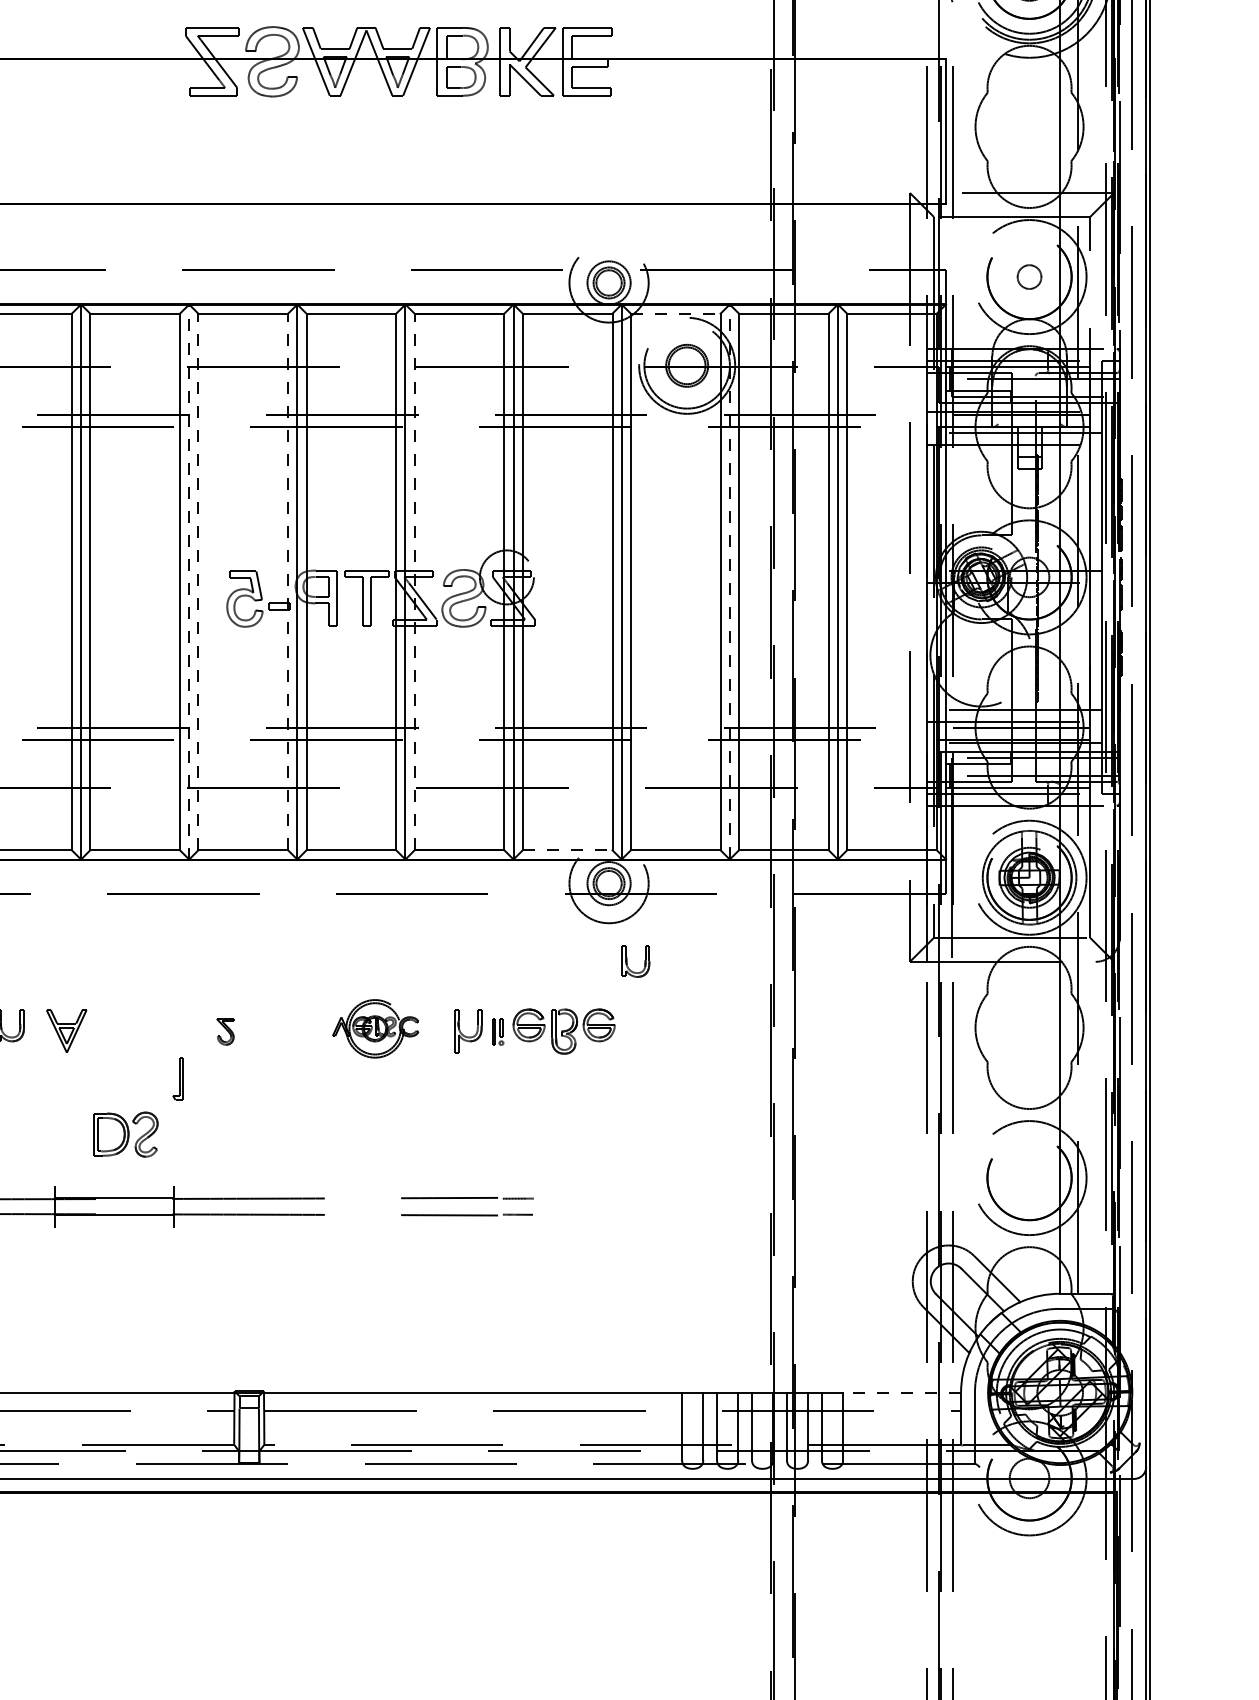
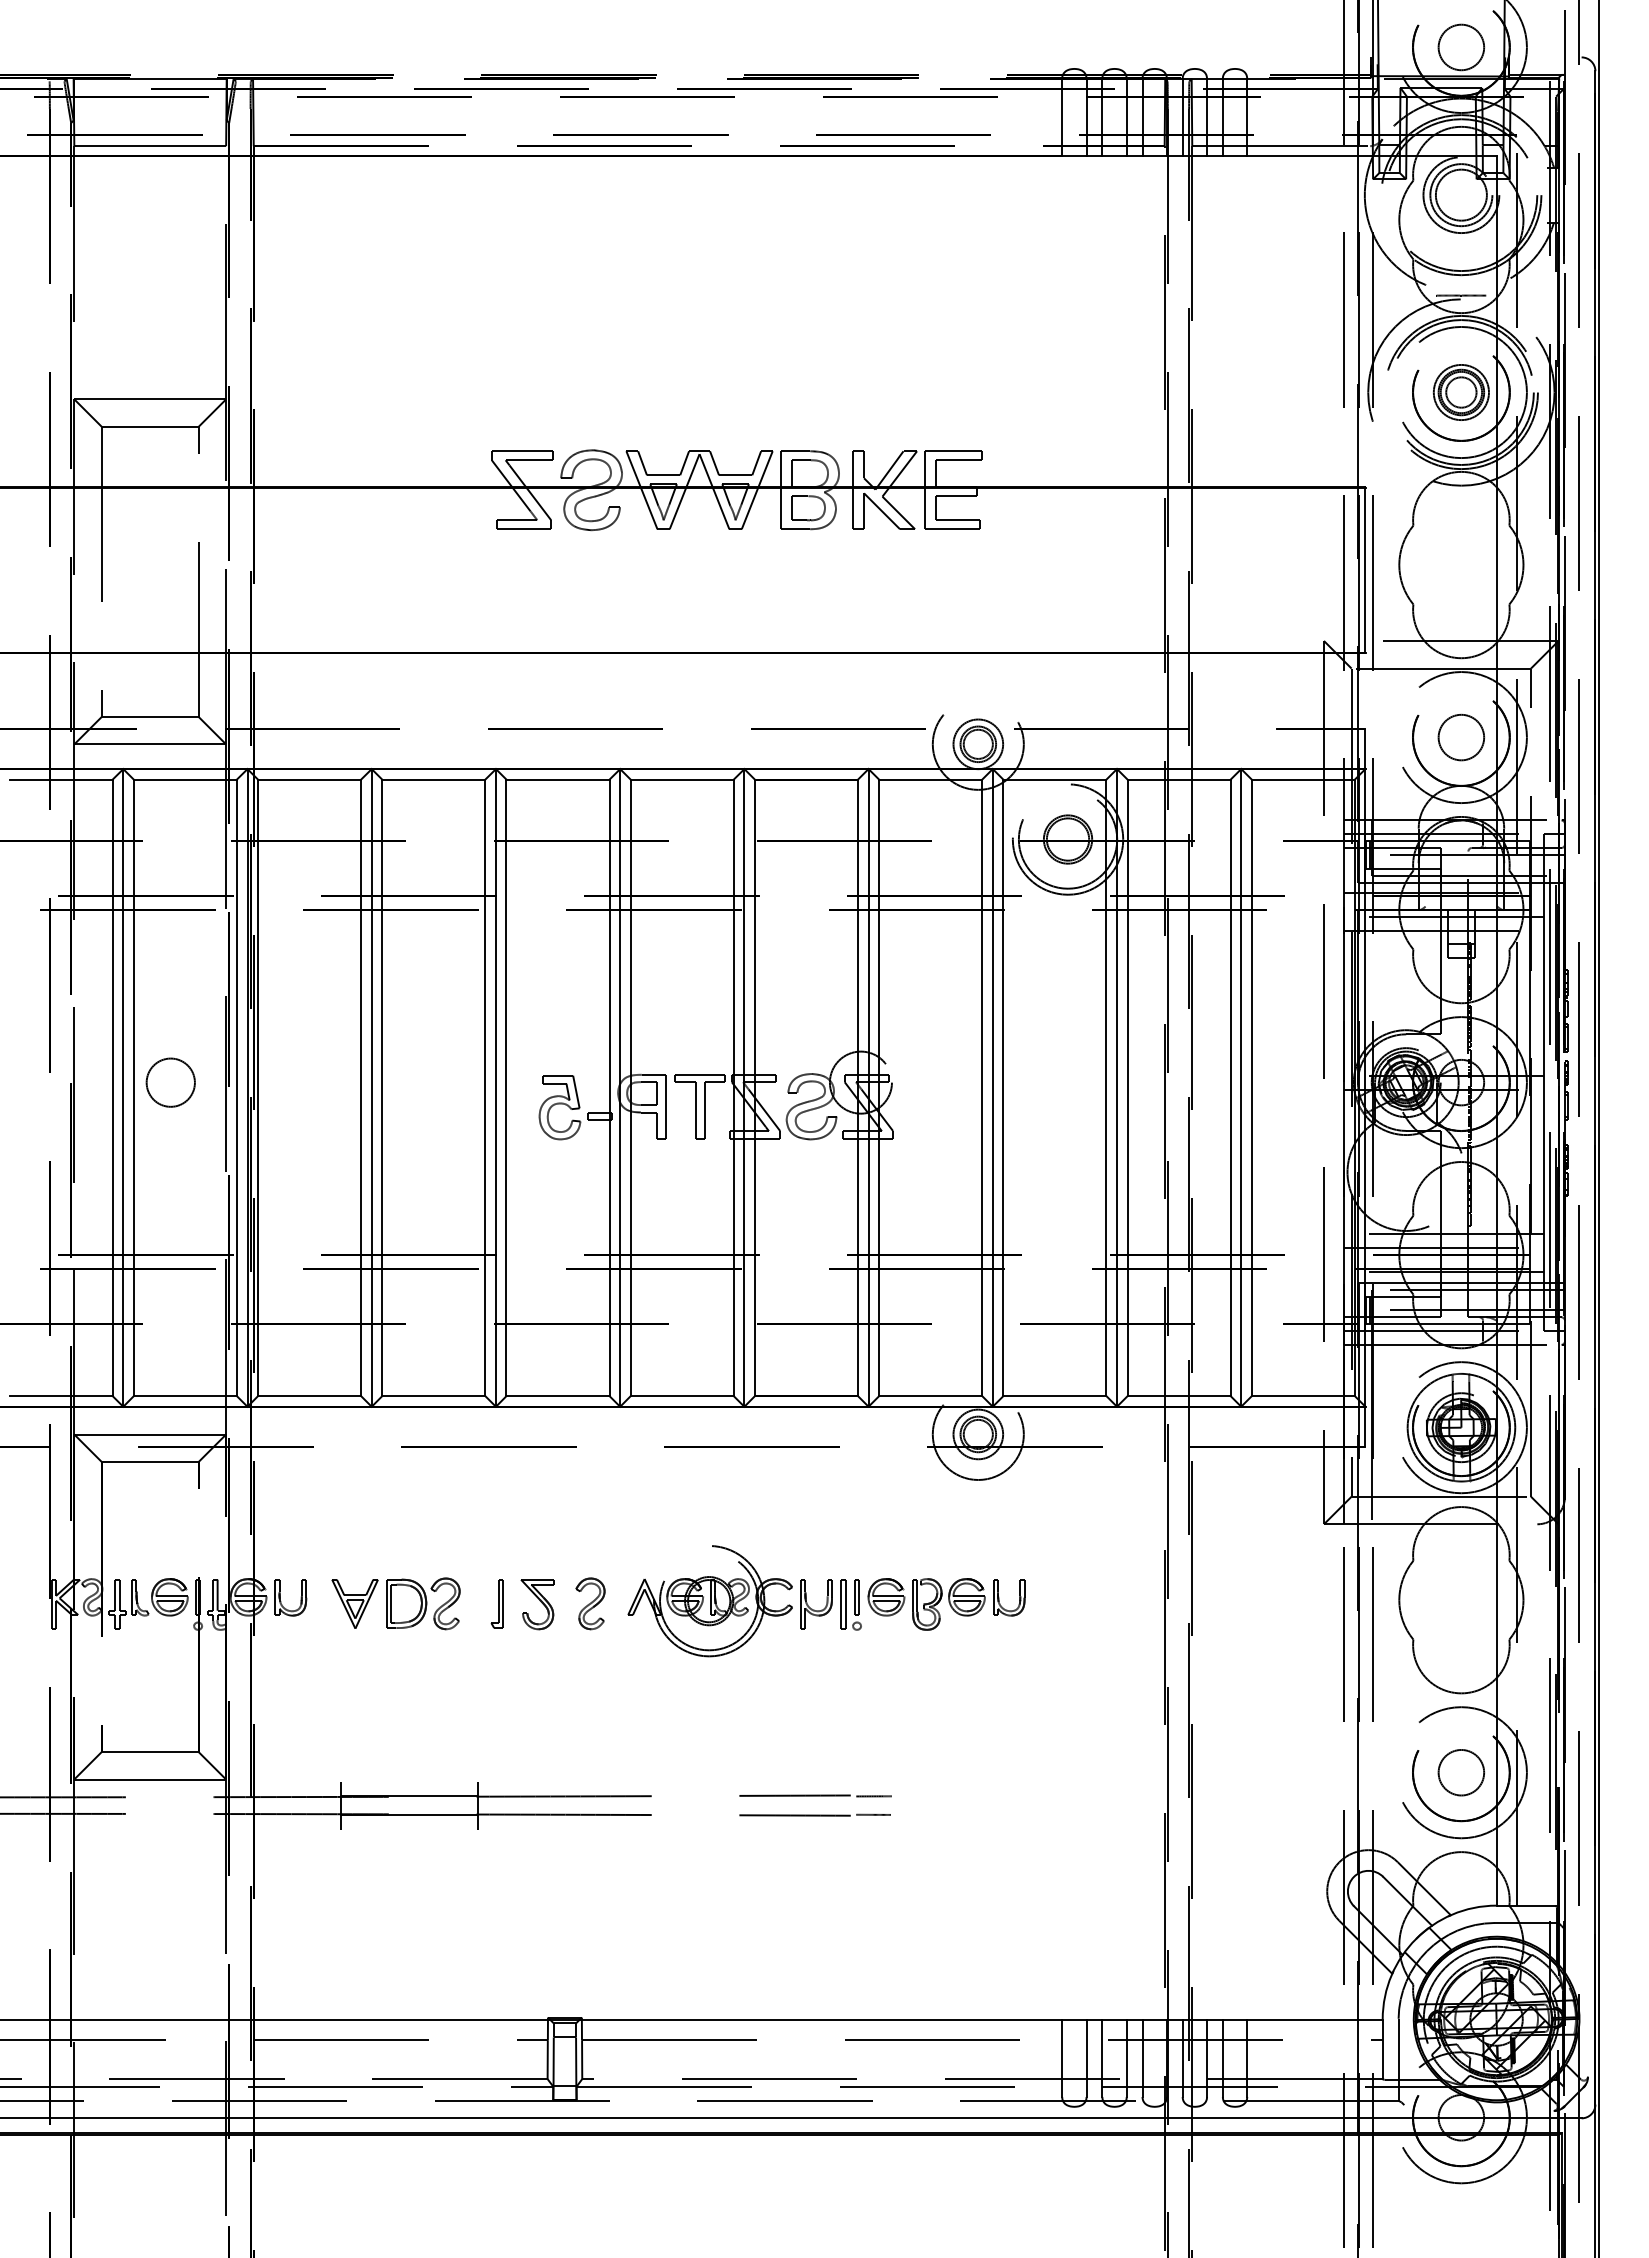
circle: (1029, 277) -> (1461, 737), size x1.67
line: (675, 313) -> (1054, 779), dashed -> solid
line: (188, 581) -> (495, 1087), dashed -> solid
line: (198, 581) -> (506, 1087), dashed -> solid
line: (288, 581) -> (609, 1087), dashed -> solid
line: (414, 581) -> (754, 1087), dashed -> solid
line: (730, 581) -> (1117, 1087), dashed -> solid
line: (567, 850) -> (930, 1396), dashed -> solid
part: (627, 961) -> (999, 1597), moved
part: (375, 1029) -> (709, 1601), size x1.67
part: (271, 1030) -> (590, 1603), added
part: (225, 1031) -> (537, 1604), size x1.67
part: (497, 1031) -> (850, 1604), size x1.67
part: (177, 1078) -> (496, 1603), moved
part: (126, 1134) -> (423, 1603), moved
circle: (1028, 1177) -> (1460, 1772), added
line: (901, 1392) -> (1314, 2019), dashed -> solid

